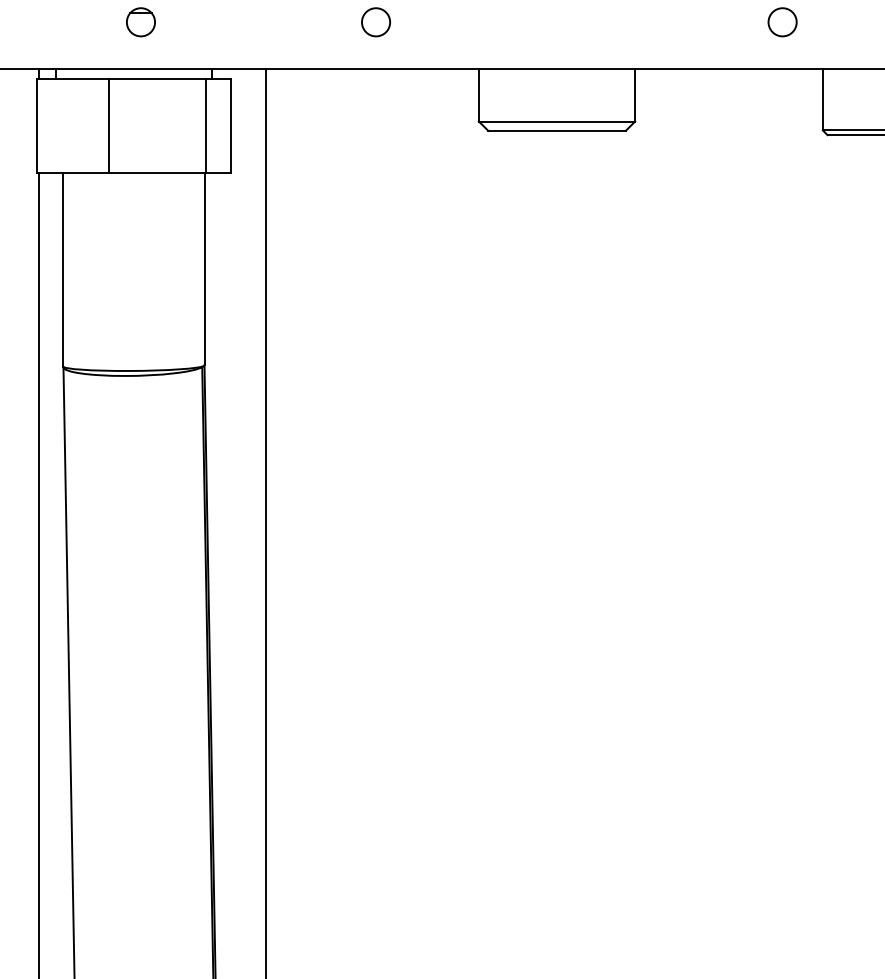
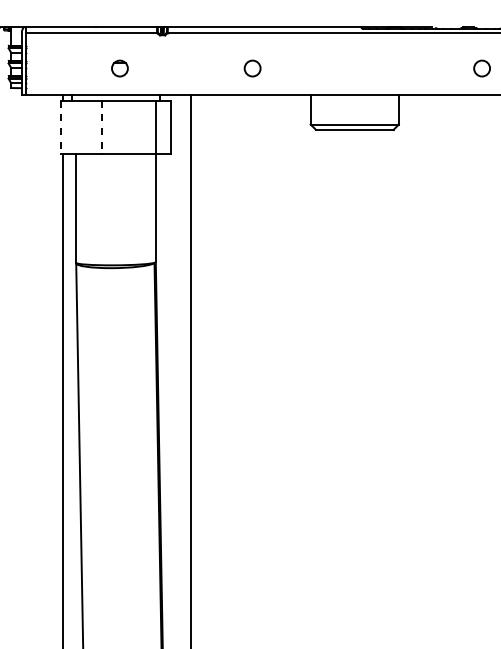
line: (37, 126) -> (61, 127), solid -> dashed
line: (108, 126) -> (101, 127), solid -> dashed

